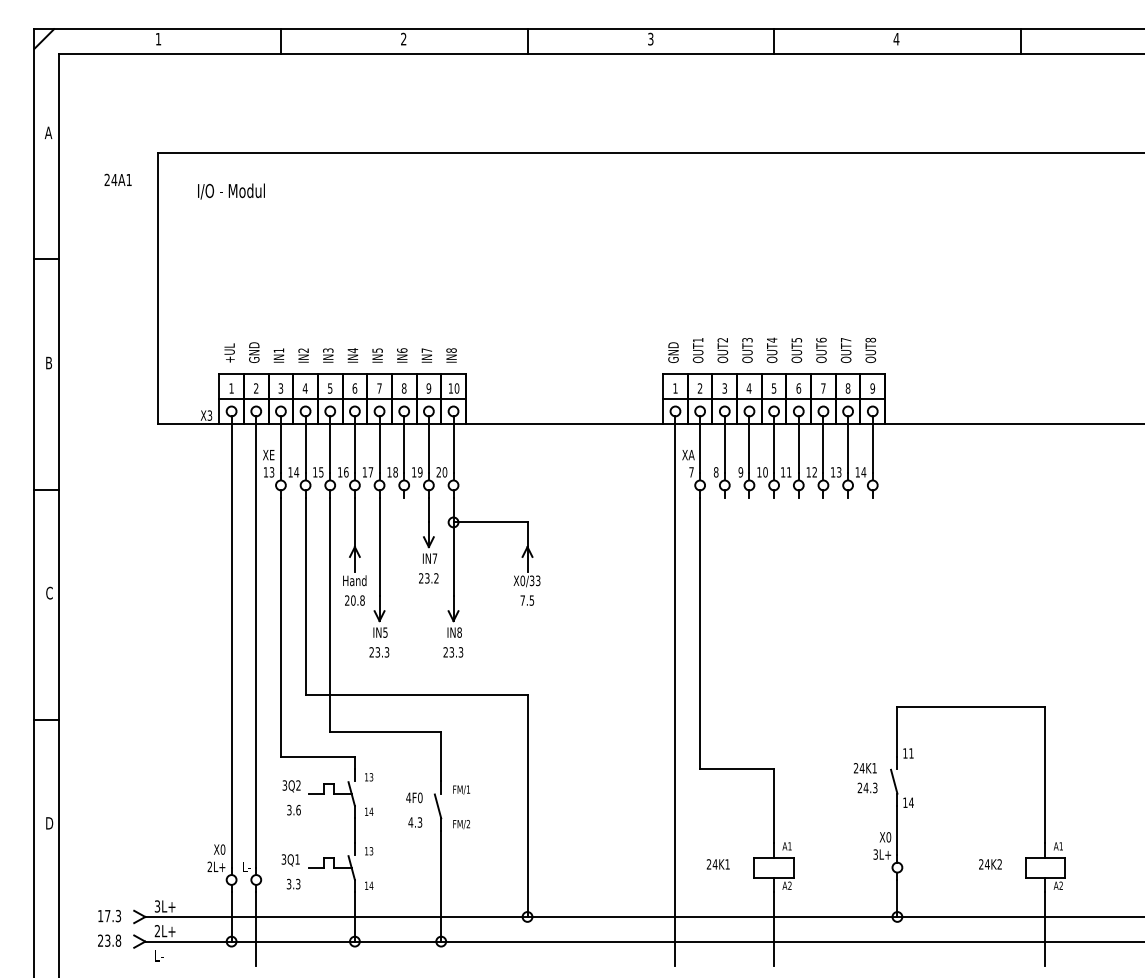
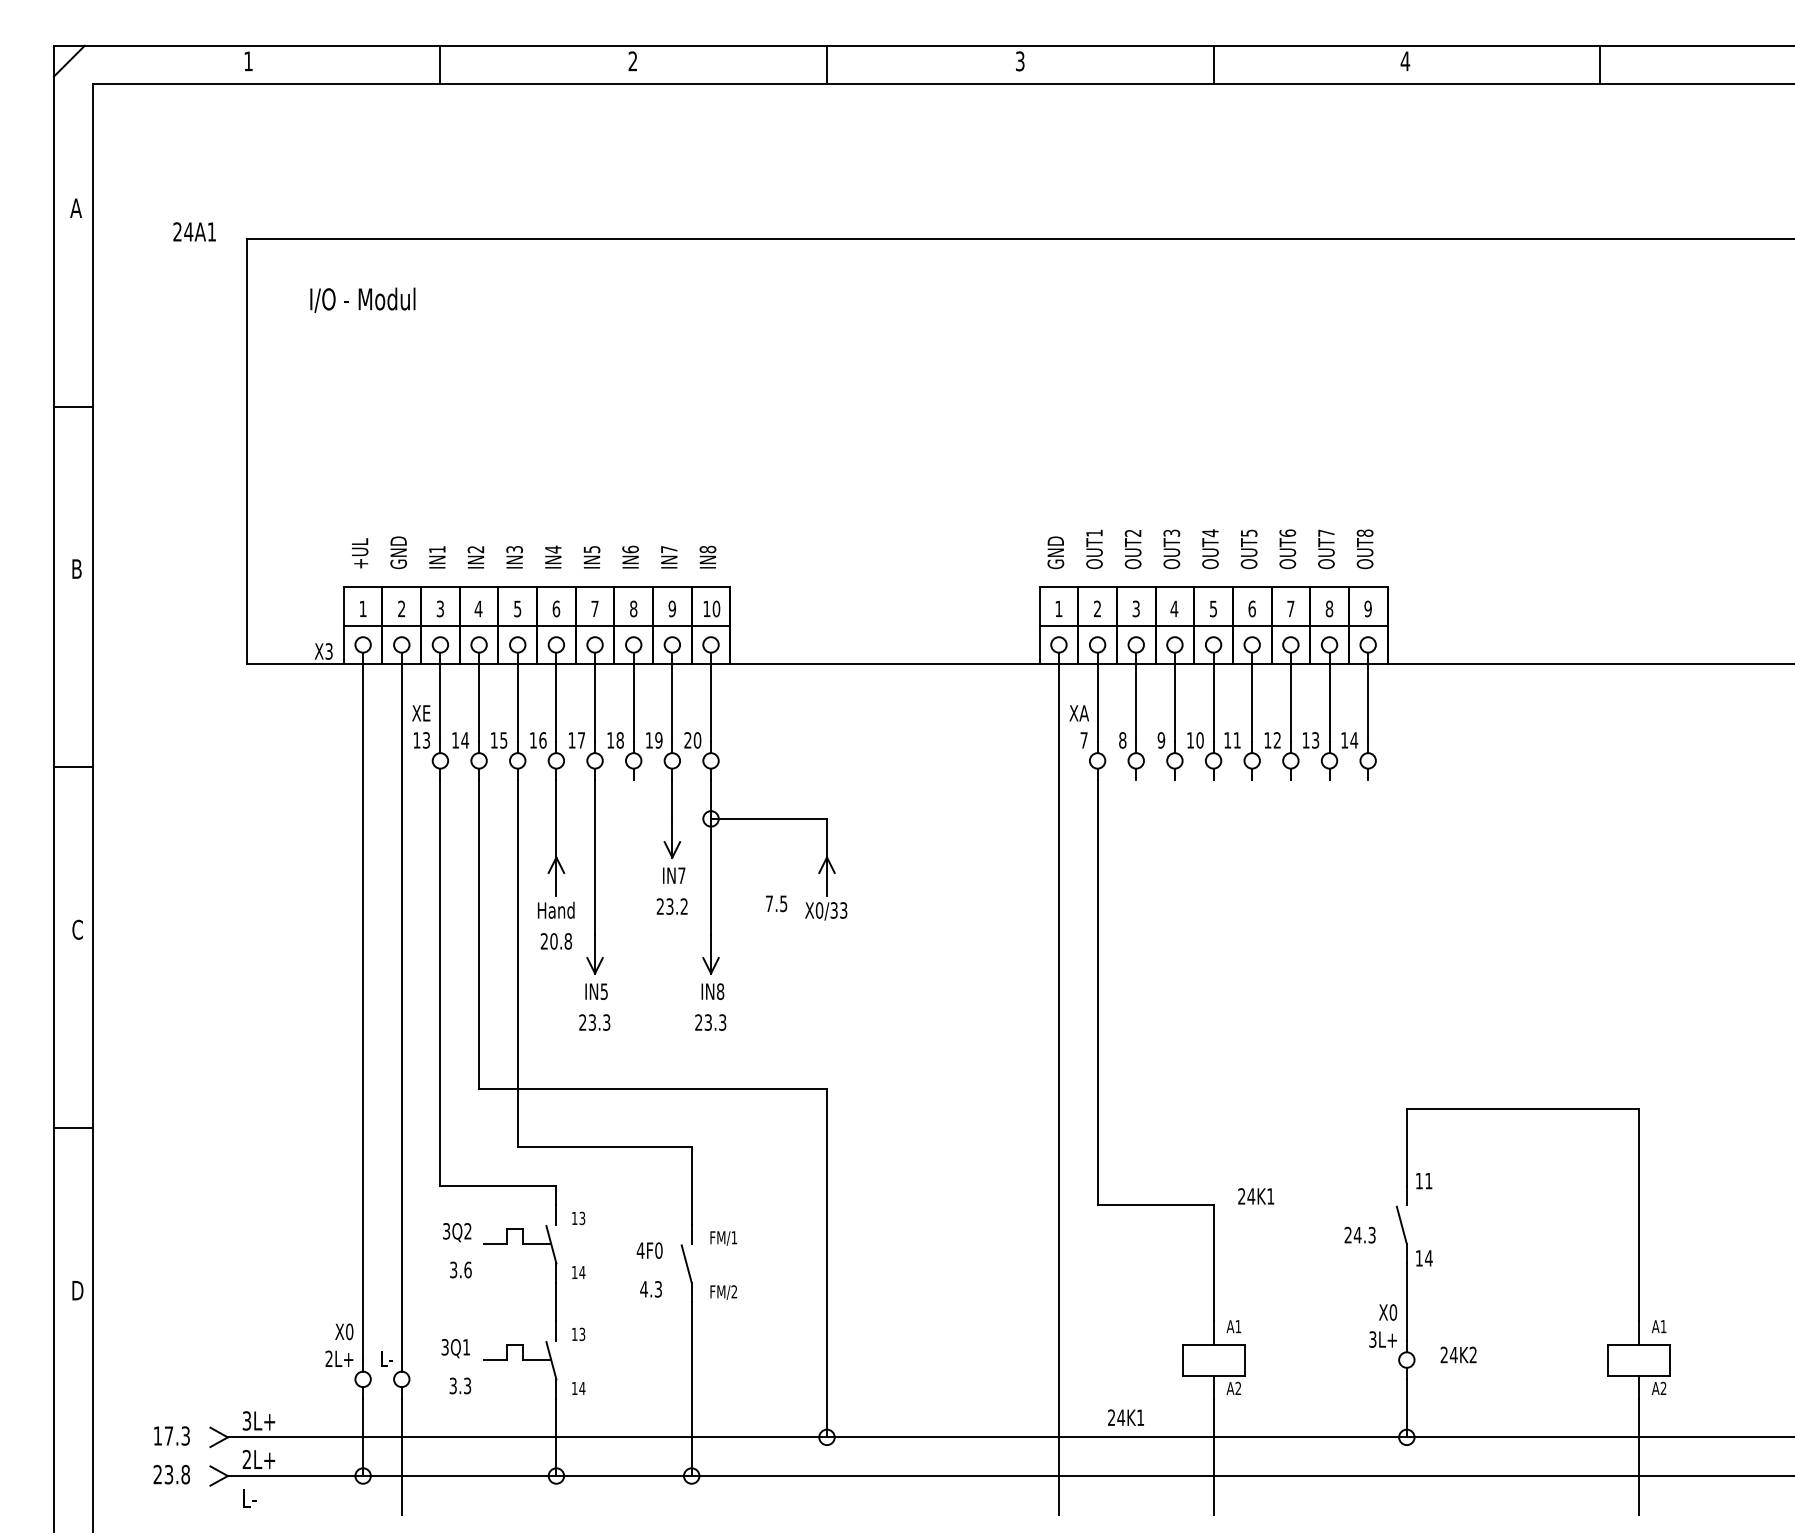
text: (117, 179) -> (193, 231), moved
text: (527, 600) -> (776, 903), moved
text: (864, 768) -> (1254, 1196), moved
text: (717, 864) -> (1124, 1417), moved
text: (990, 864) -> (1458, 1355), moved

